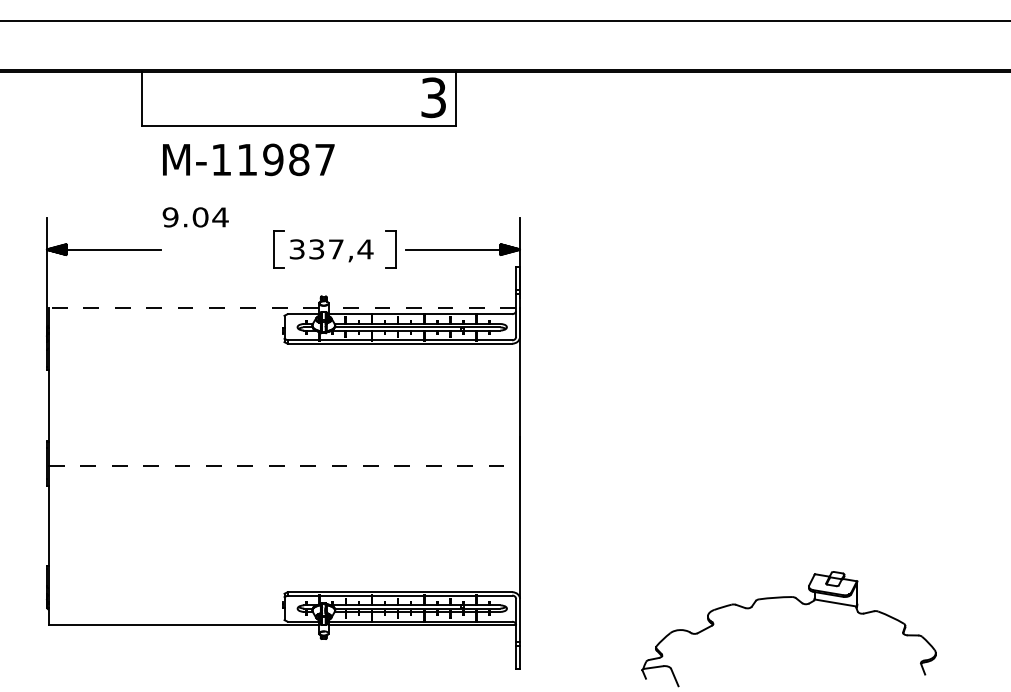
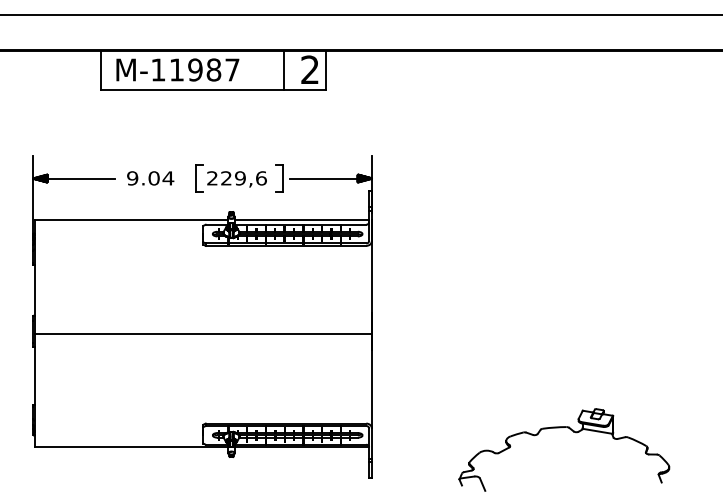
text: (433, 97) -> (309, 69), 3 -> 2
line: (396, 98) -> (283, 70), added
text: (248, 159) -> (177, 69), moved
text: (195, 217) -> (150, 178), moved
text: (331, 249) -> (237, 178), 337,4 -> 229,6
line: (184, 307) -> (131, 219), dashed -> solid
line: (422, 307) -> (302, 219), dashed -> solid
line: (285, 466) -> (204, 333), dashed -> solid

